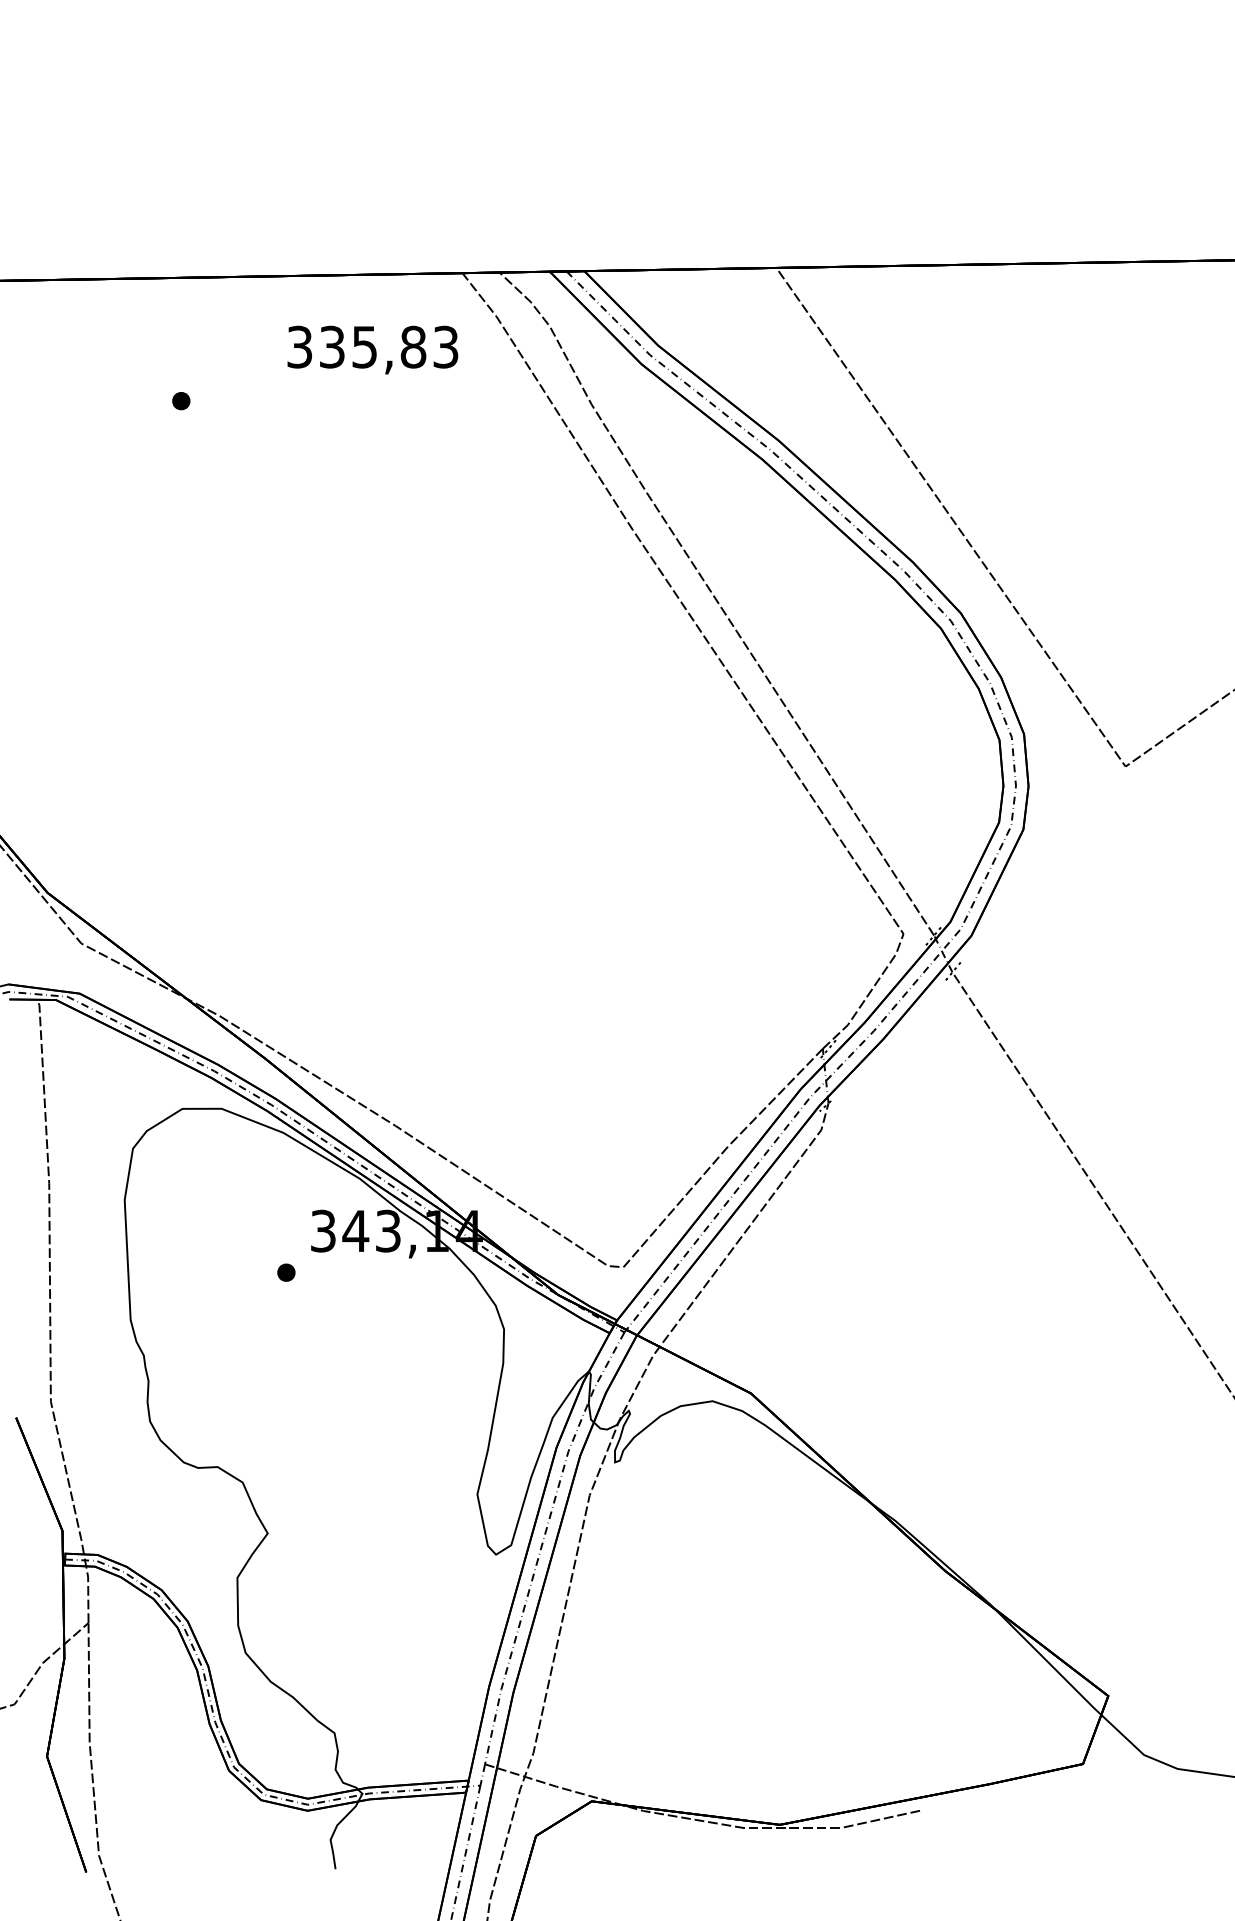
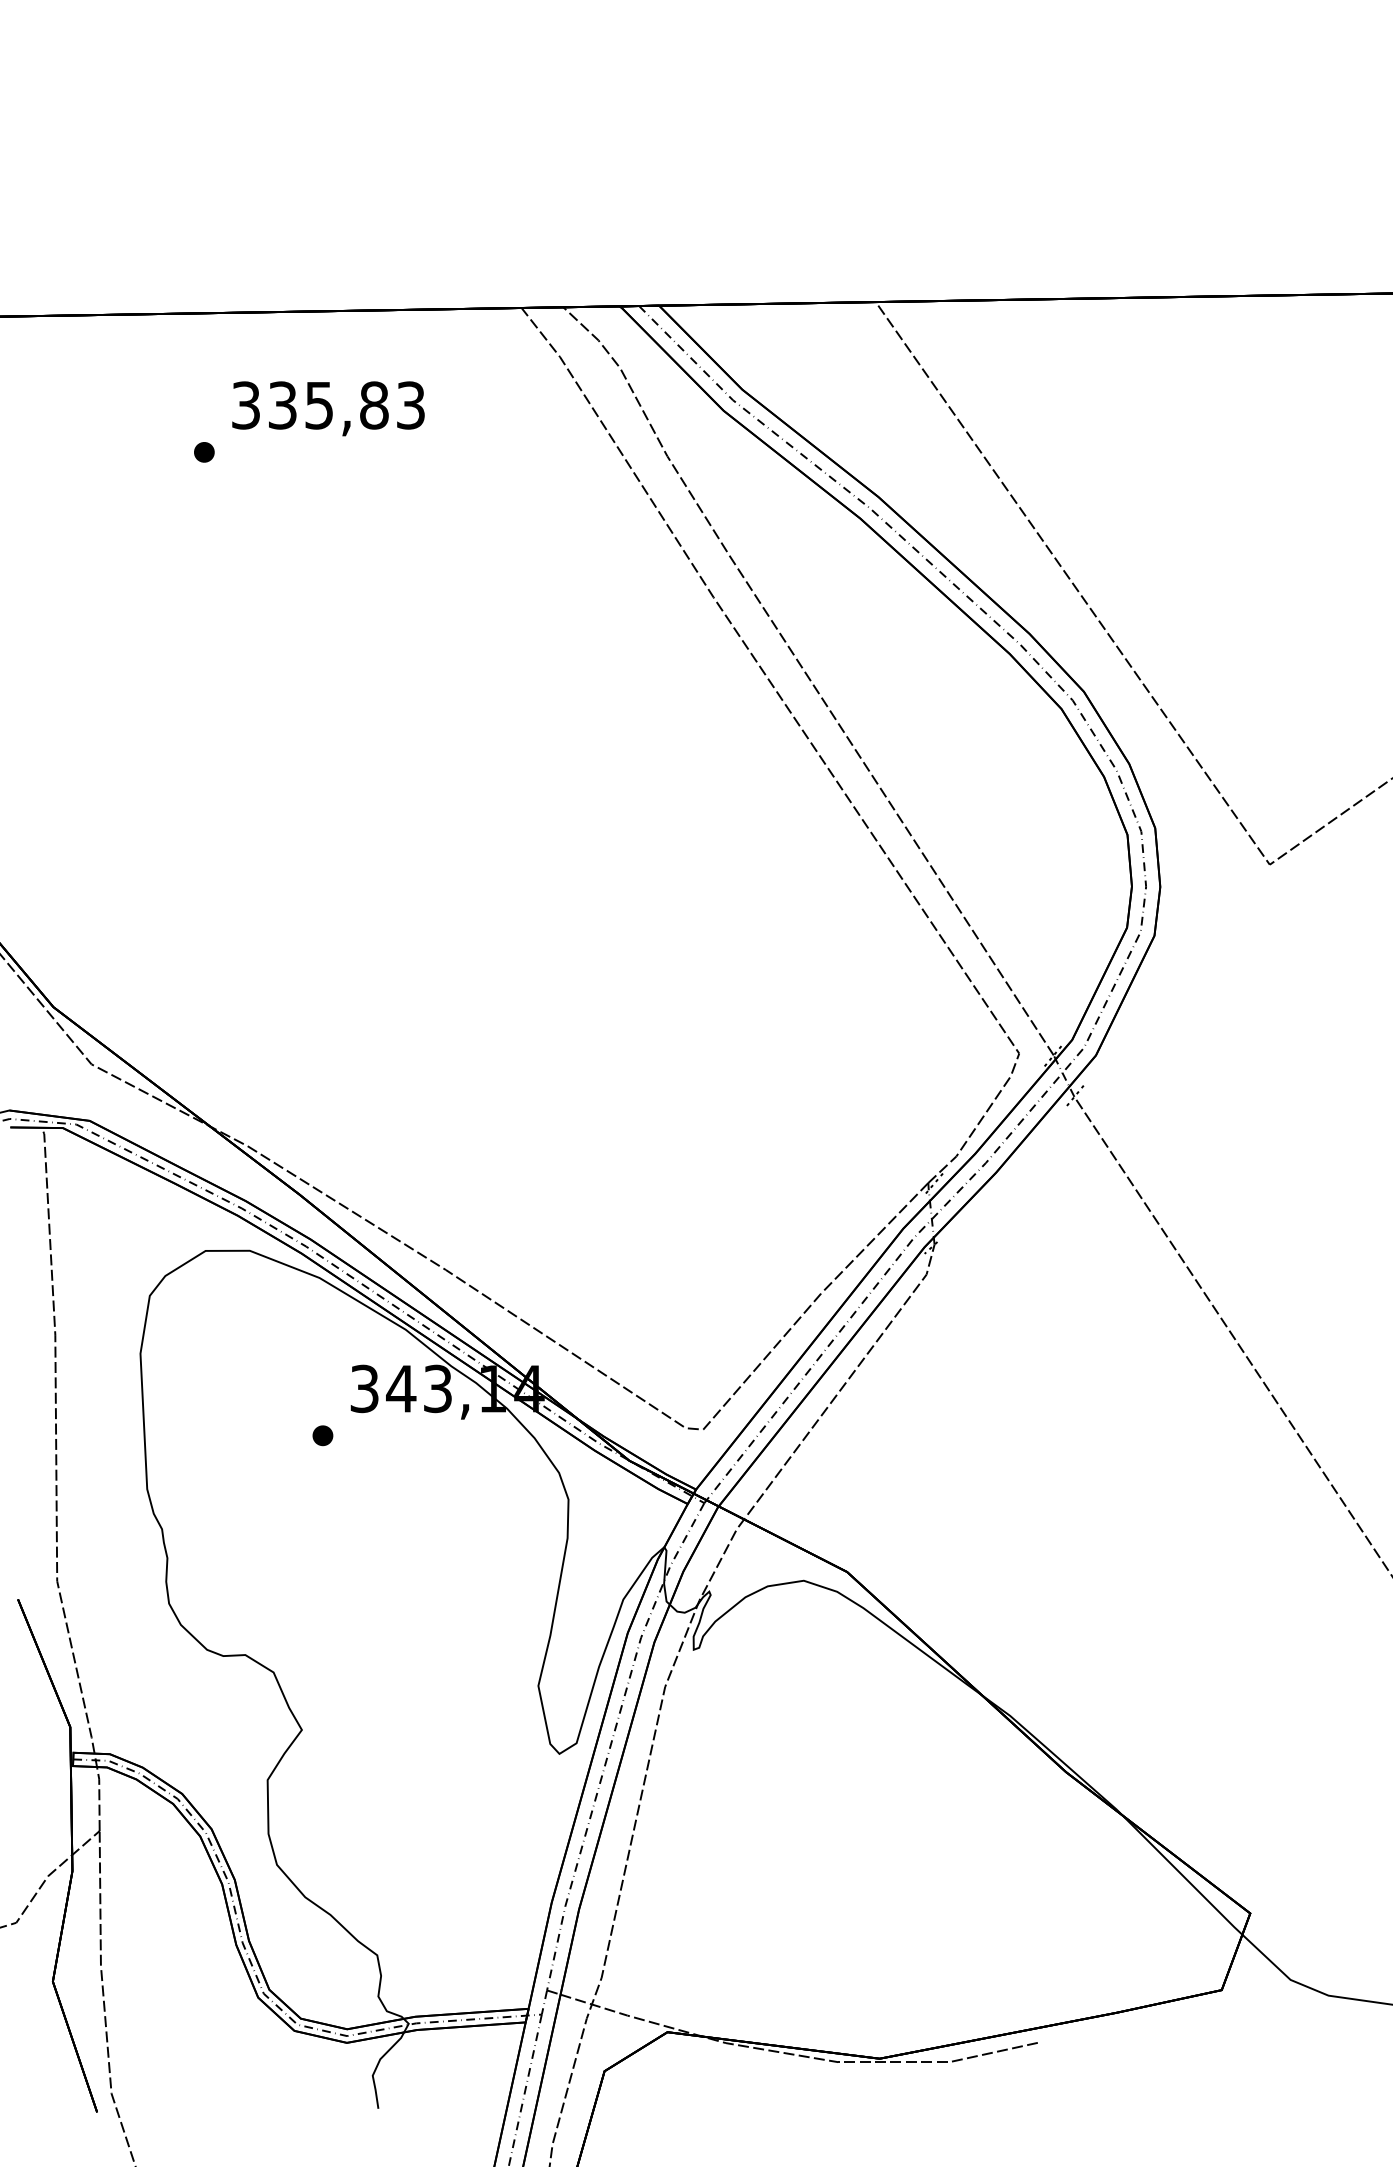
text: (372, 349) -> (328, 408), moved

